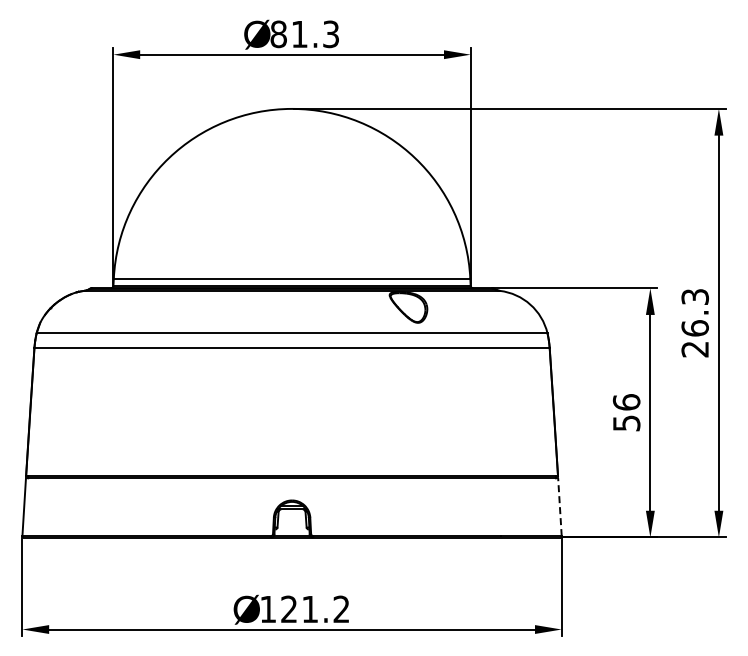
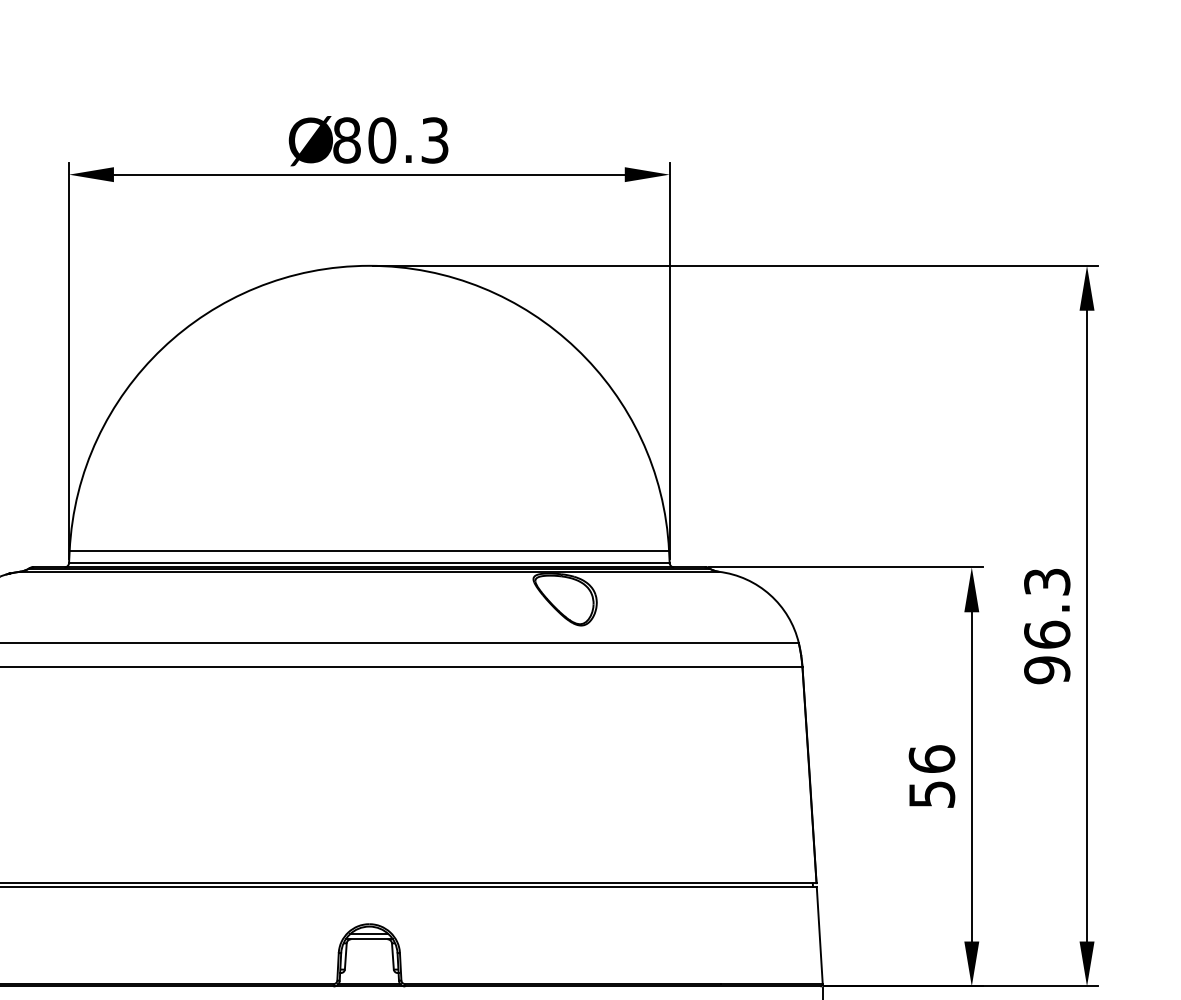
text: (299, 34) -> (381, 140), 81.3 -> 80.3
text: (694, 349) -> (1046, 670), 26.3 -> 96.3
line: (559, 507) -> (819, 936), dashed -> solid

